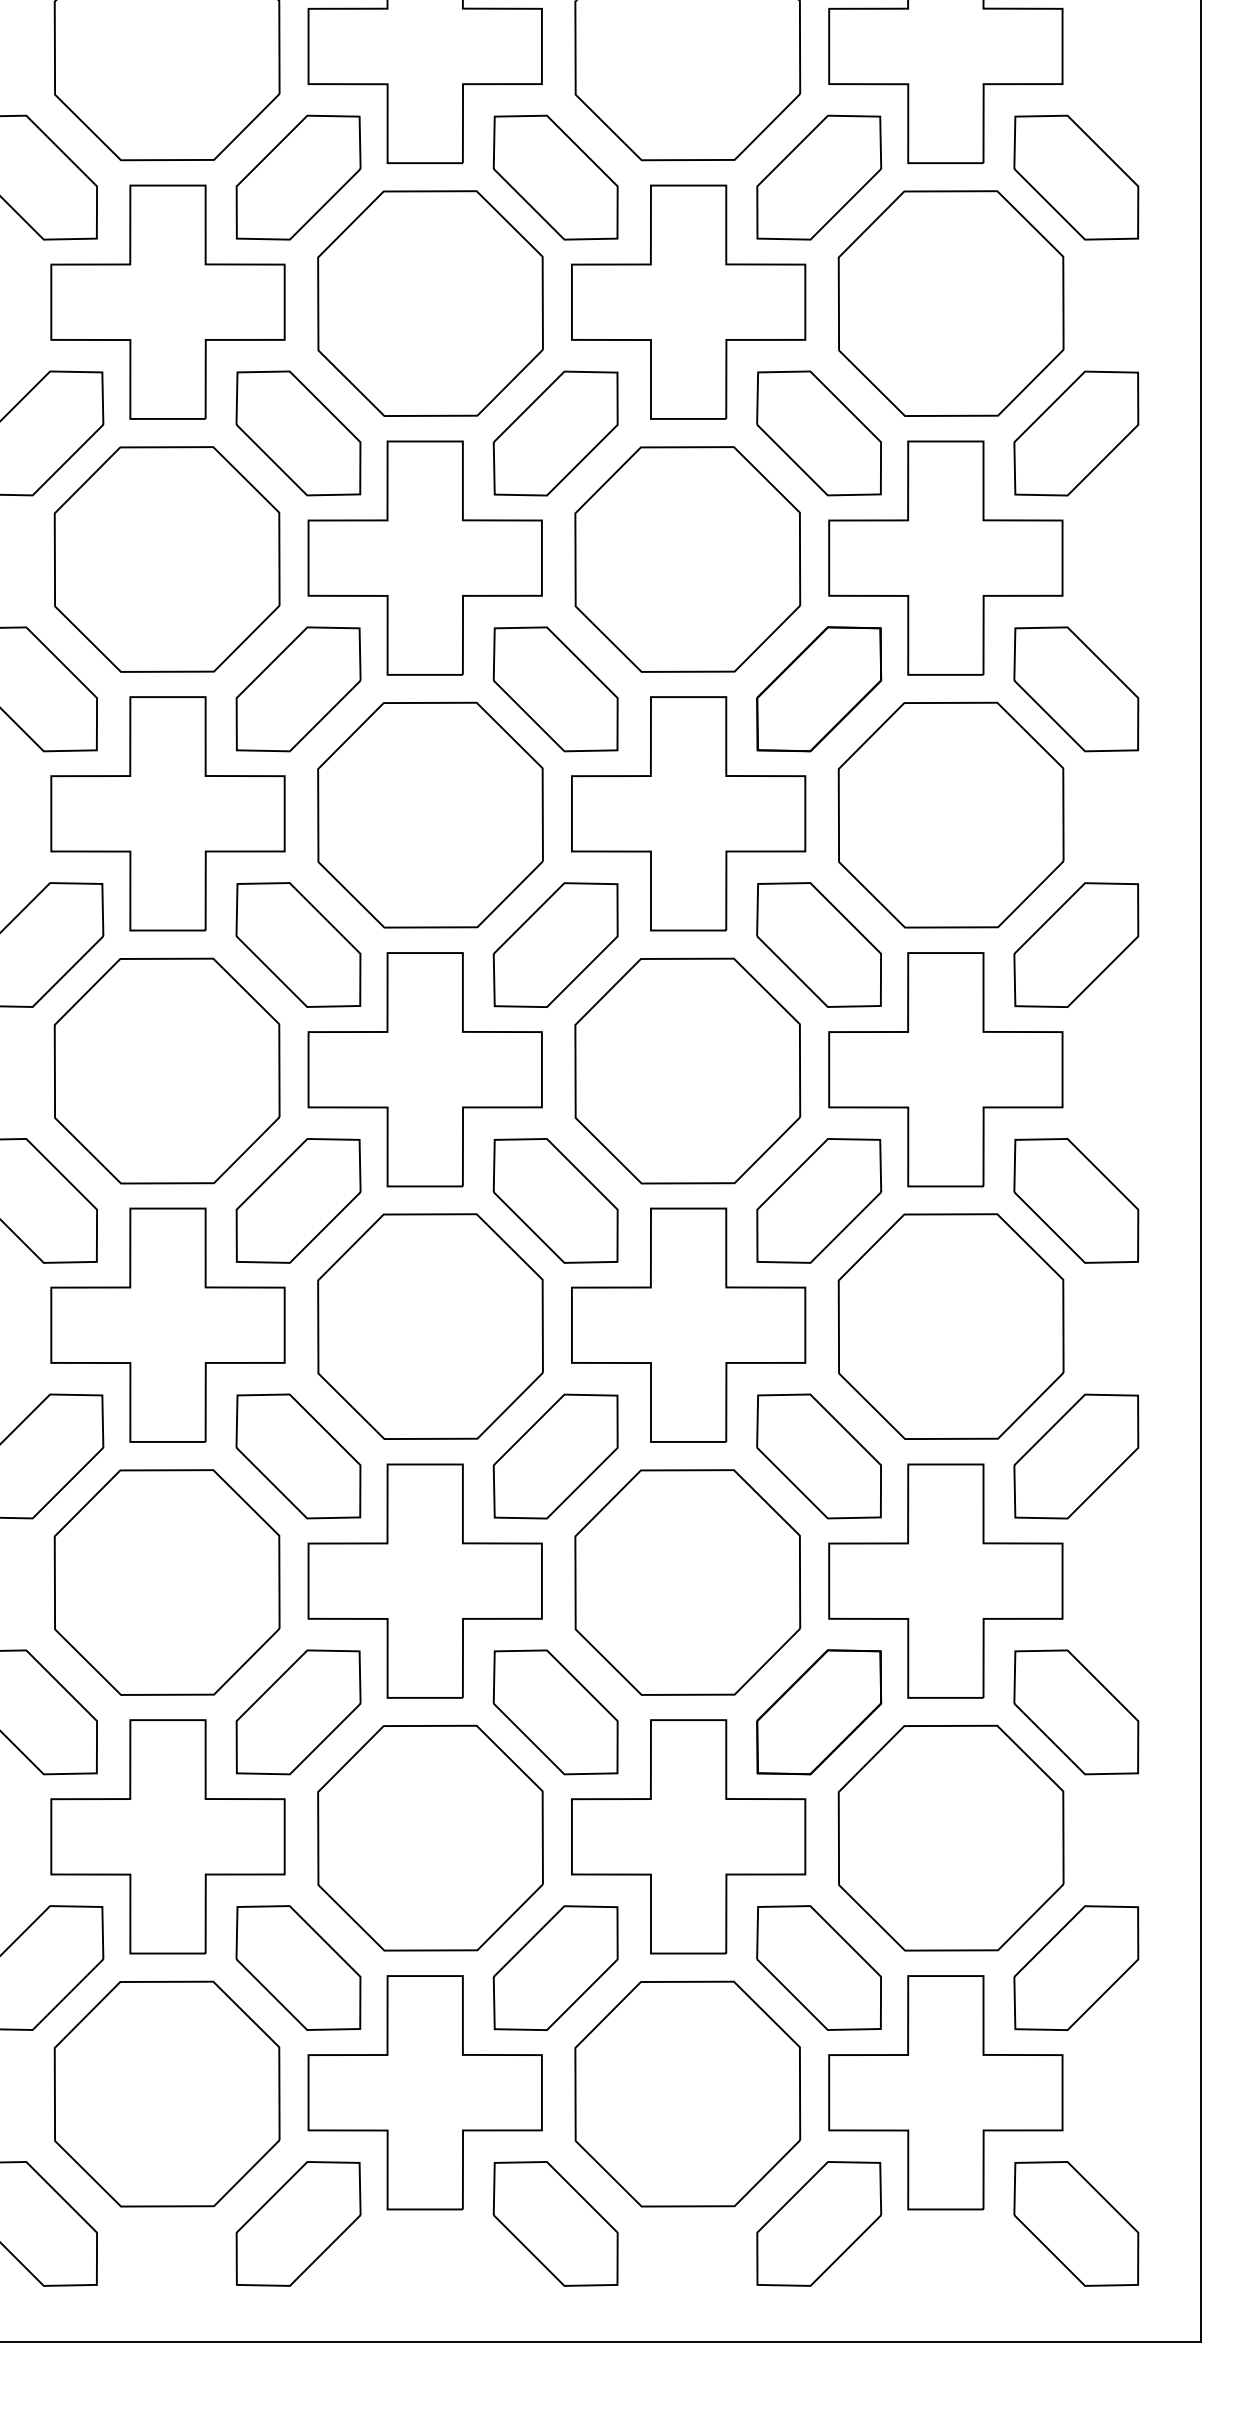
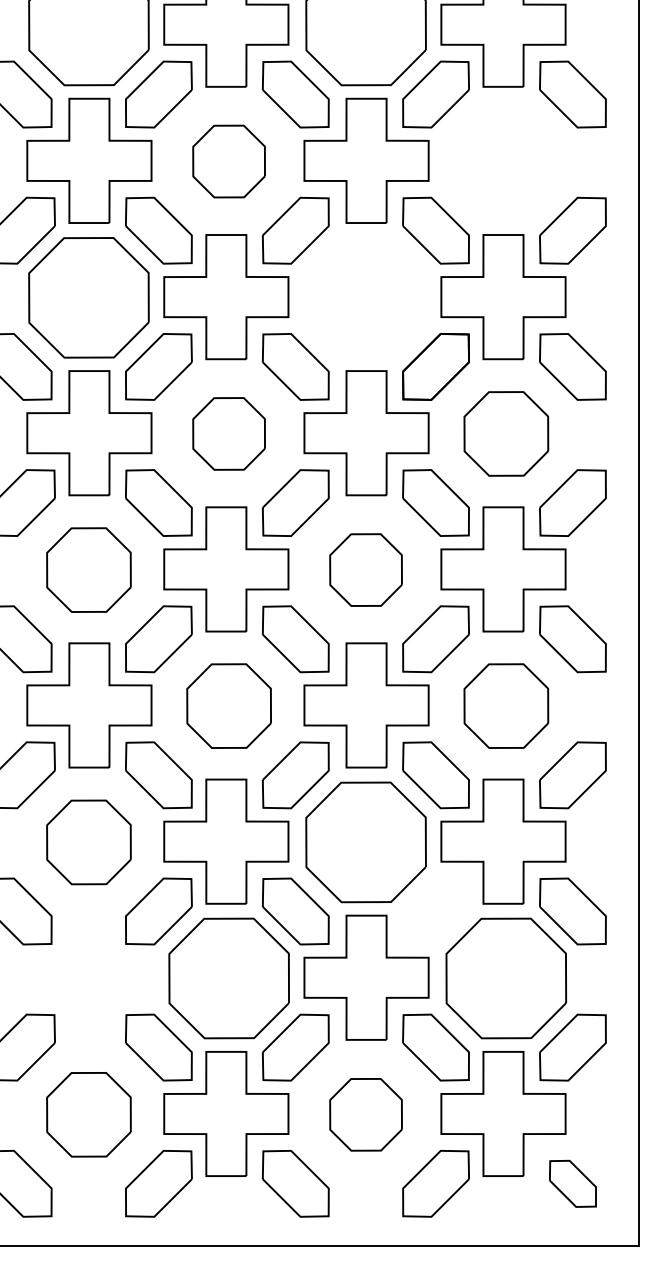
part: (429, 303) -> (228, 161), size x0.6
part: (951, 303) -> (506, 161), removed
part: (686, 558) -> (365, 297), removed
part: (429, 814) -> (228, 433), size x0.6
part: (951, 814) -> (506, 433), size x0.7
part: (166, 1069) -> (88, 569), size x0.7
part: (686, 1069) -> (365, 569), size x0.6
part: (429, 1325) -> (228, 705), size x0.7
part: (951, 1325) -> (506, 705), size x0.7
part: (166, 1582) -> (88, 842), size x0.7
part: (818, 1712) -> (435, 911), removed
part: (168, 1836) -> (89, 977), removed
part: (166, 2093) -> (88, 1114), size x0.7
part: (686, 2093) -> (365, 1114), size x0.6
part: (1075, 2223) -> (572, 1183), size x0.7

